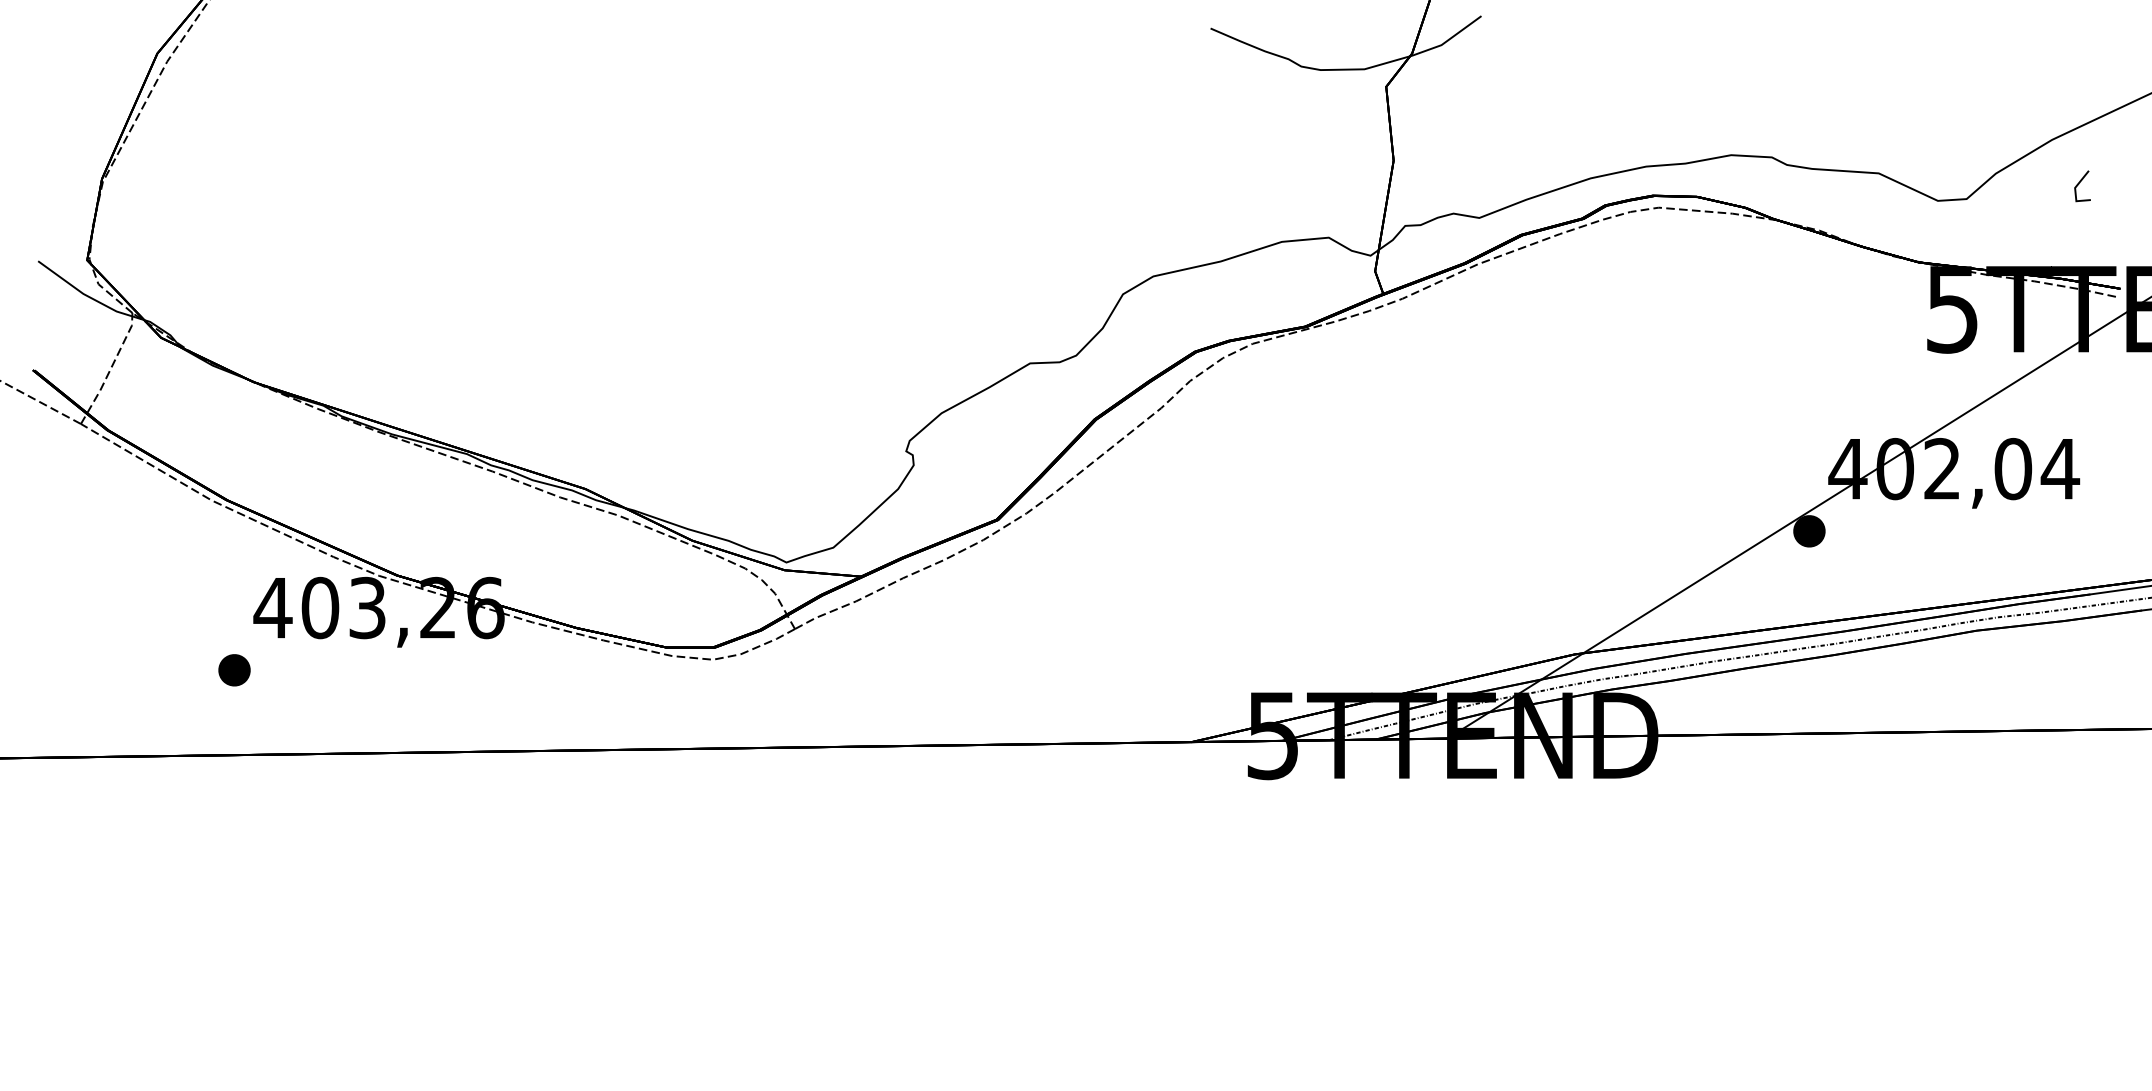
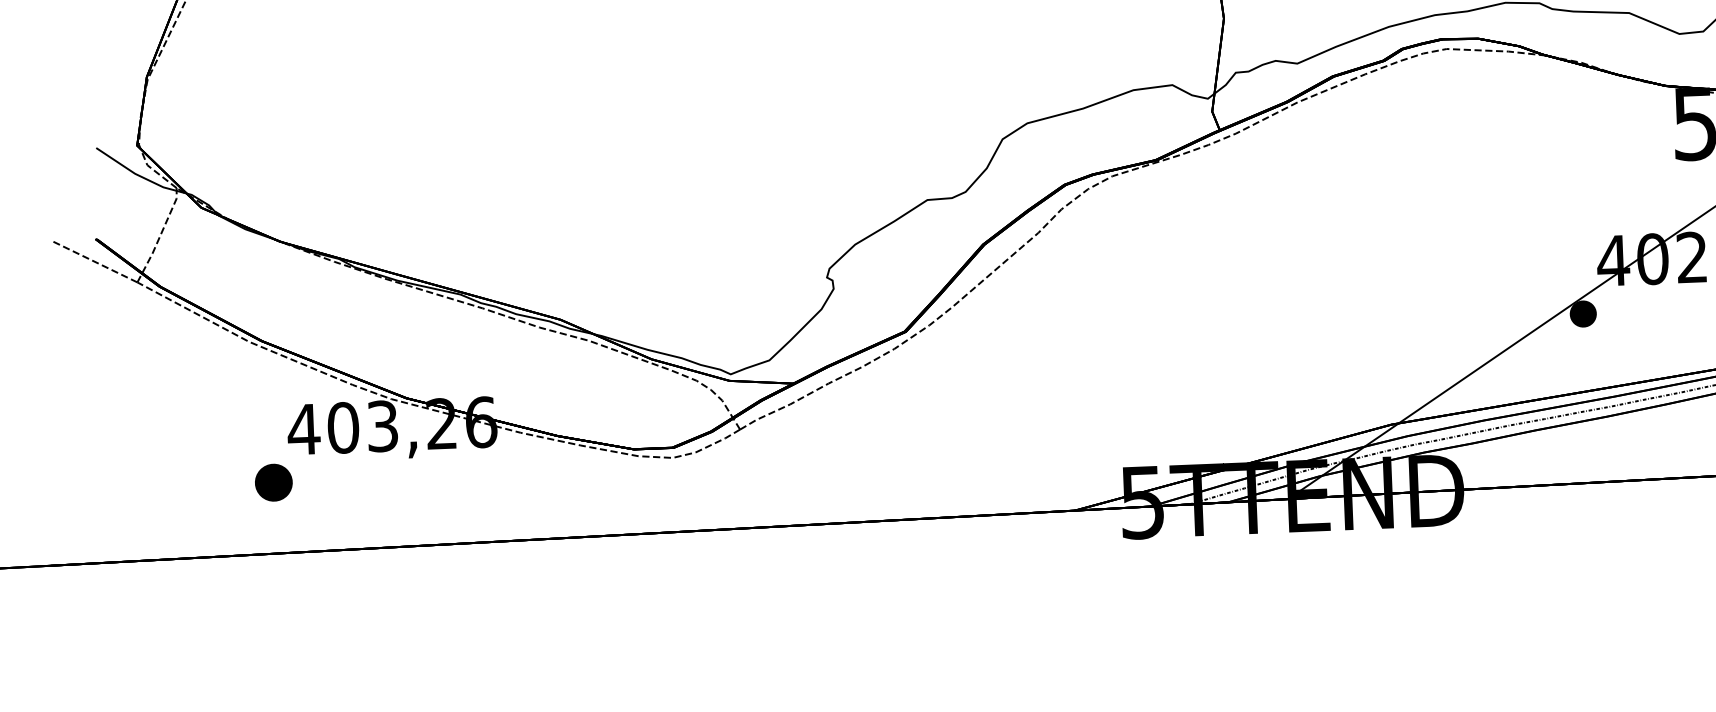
part: (234, 670) -> (273, 482), size x1.4

